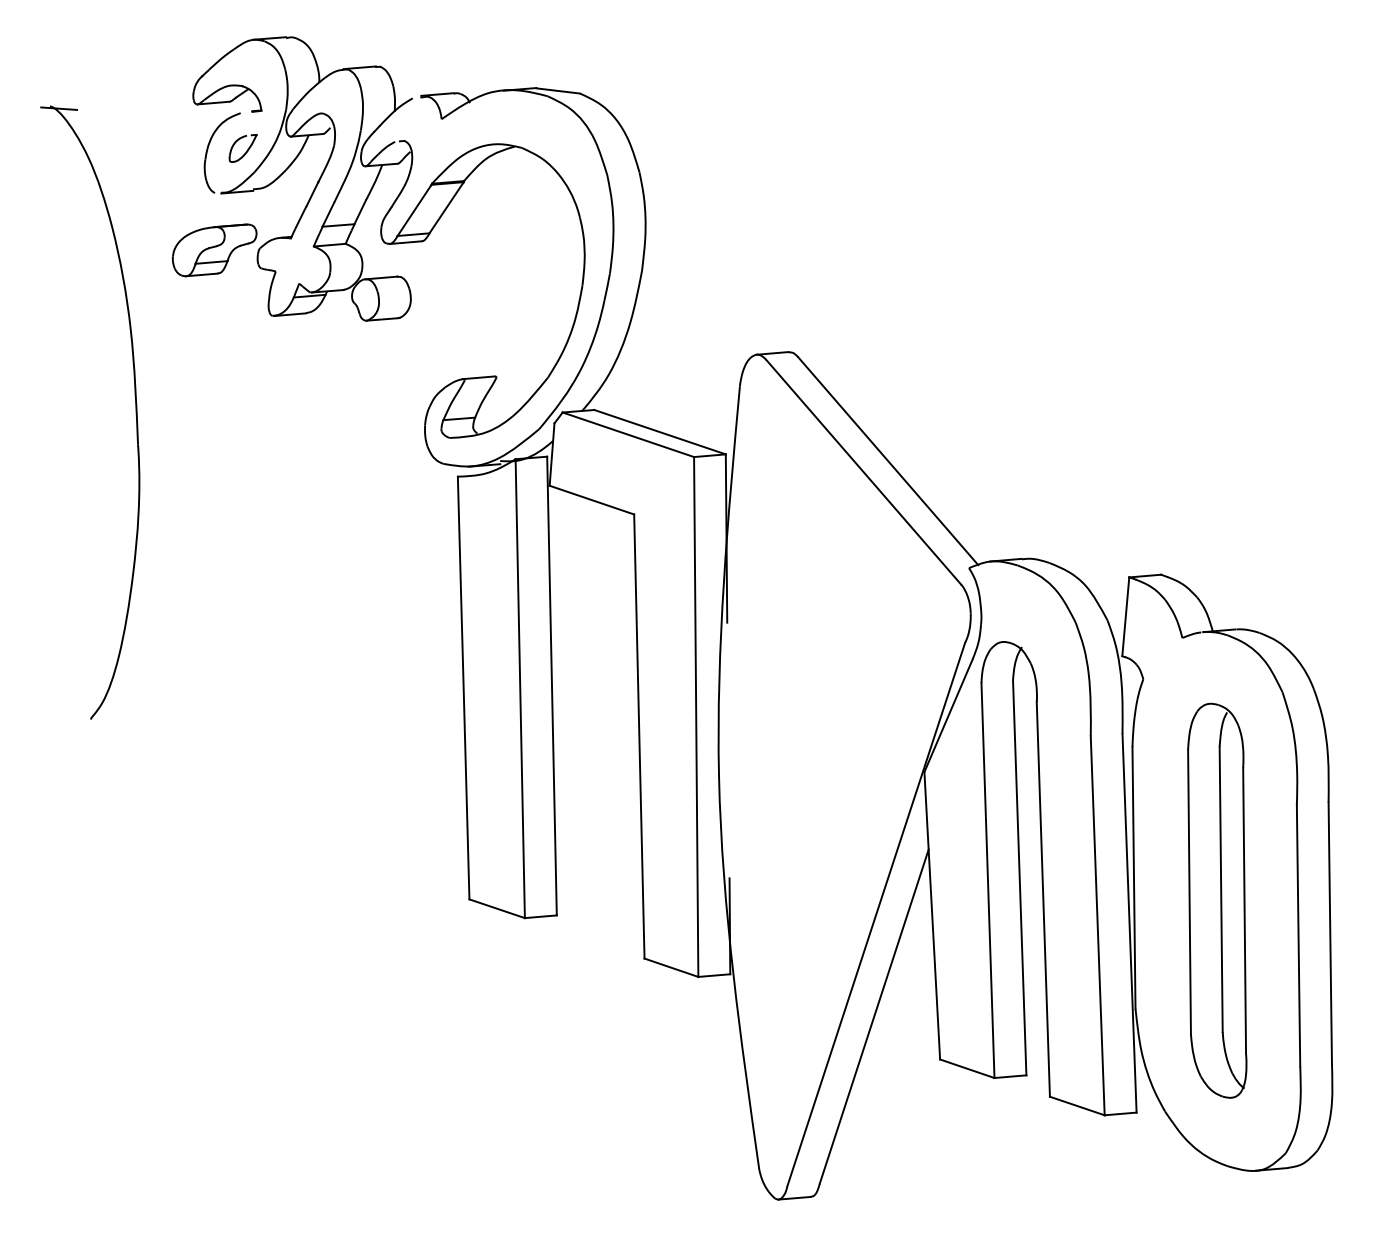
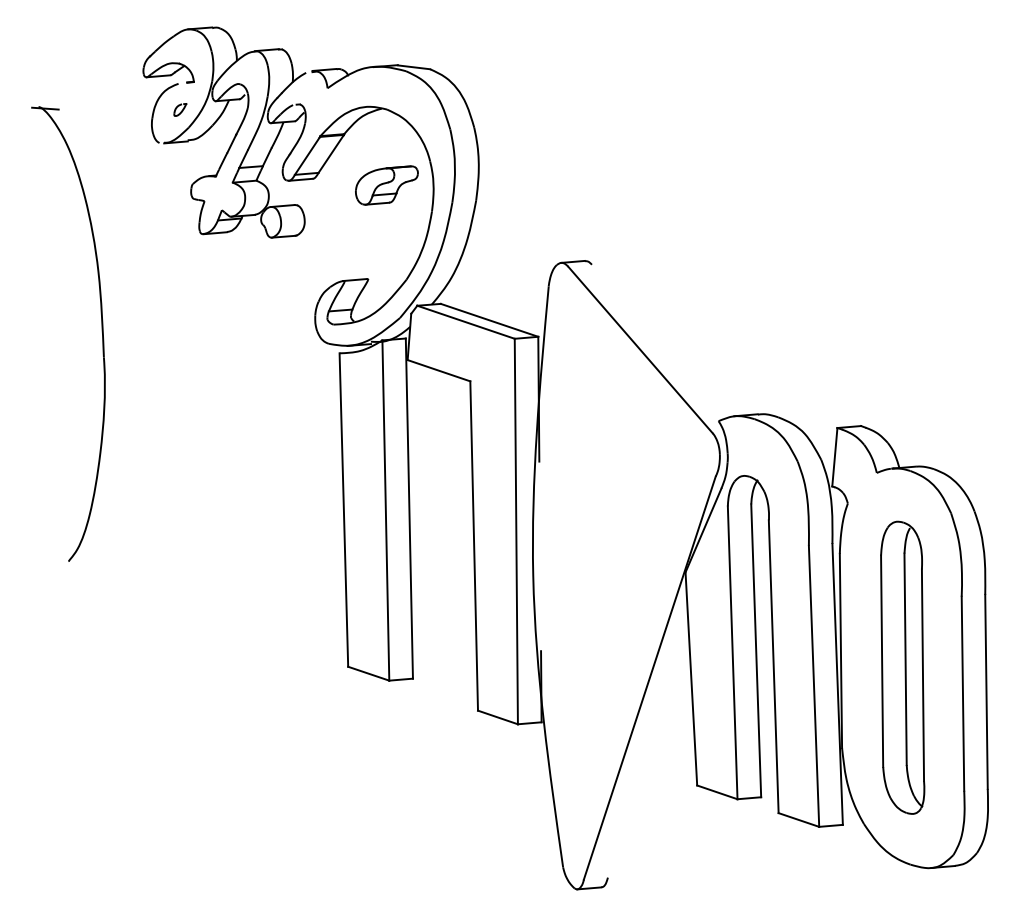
part: (242, 148) -> (179, 109), size x0.6
part: (214, 250) -> (386, 185), moved
part: (135, 412) -> (102, 333), moved
line: (888, 461) -> (658, 342), removed
line: (873, 1016) -> (647, 753), removed

